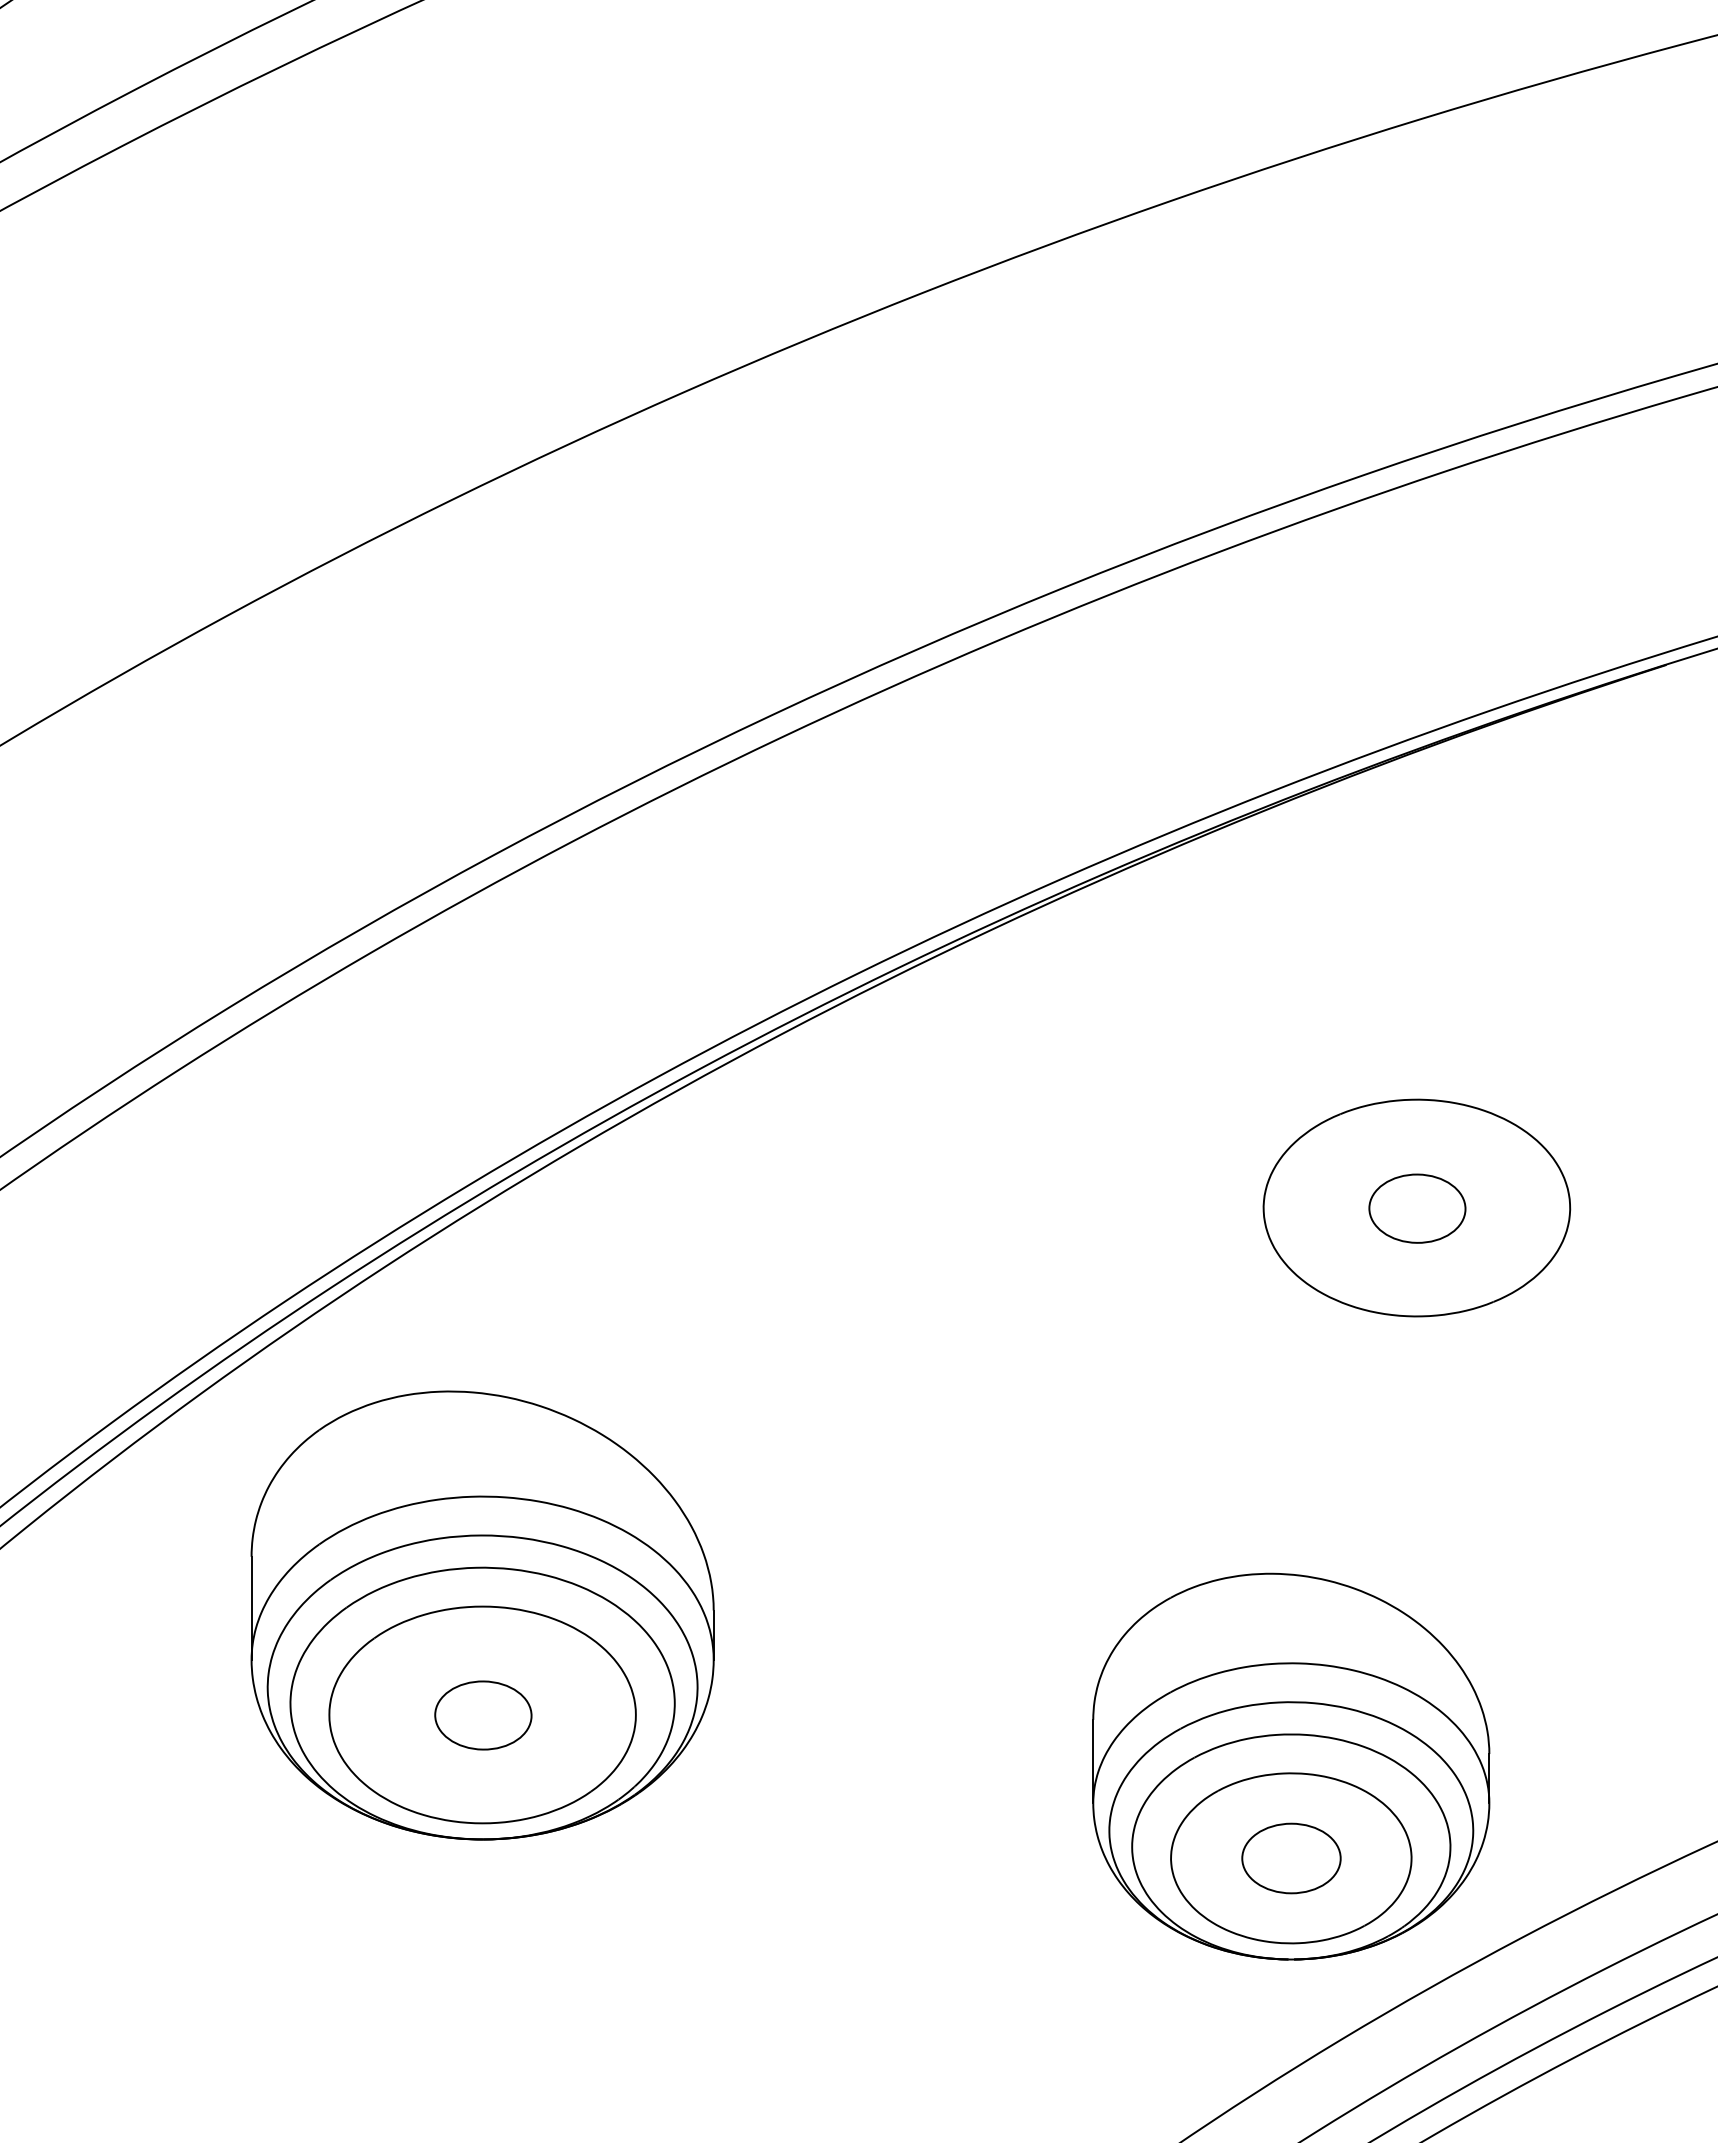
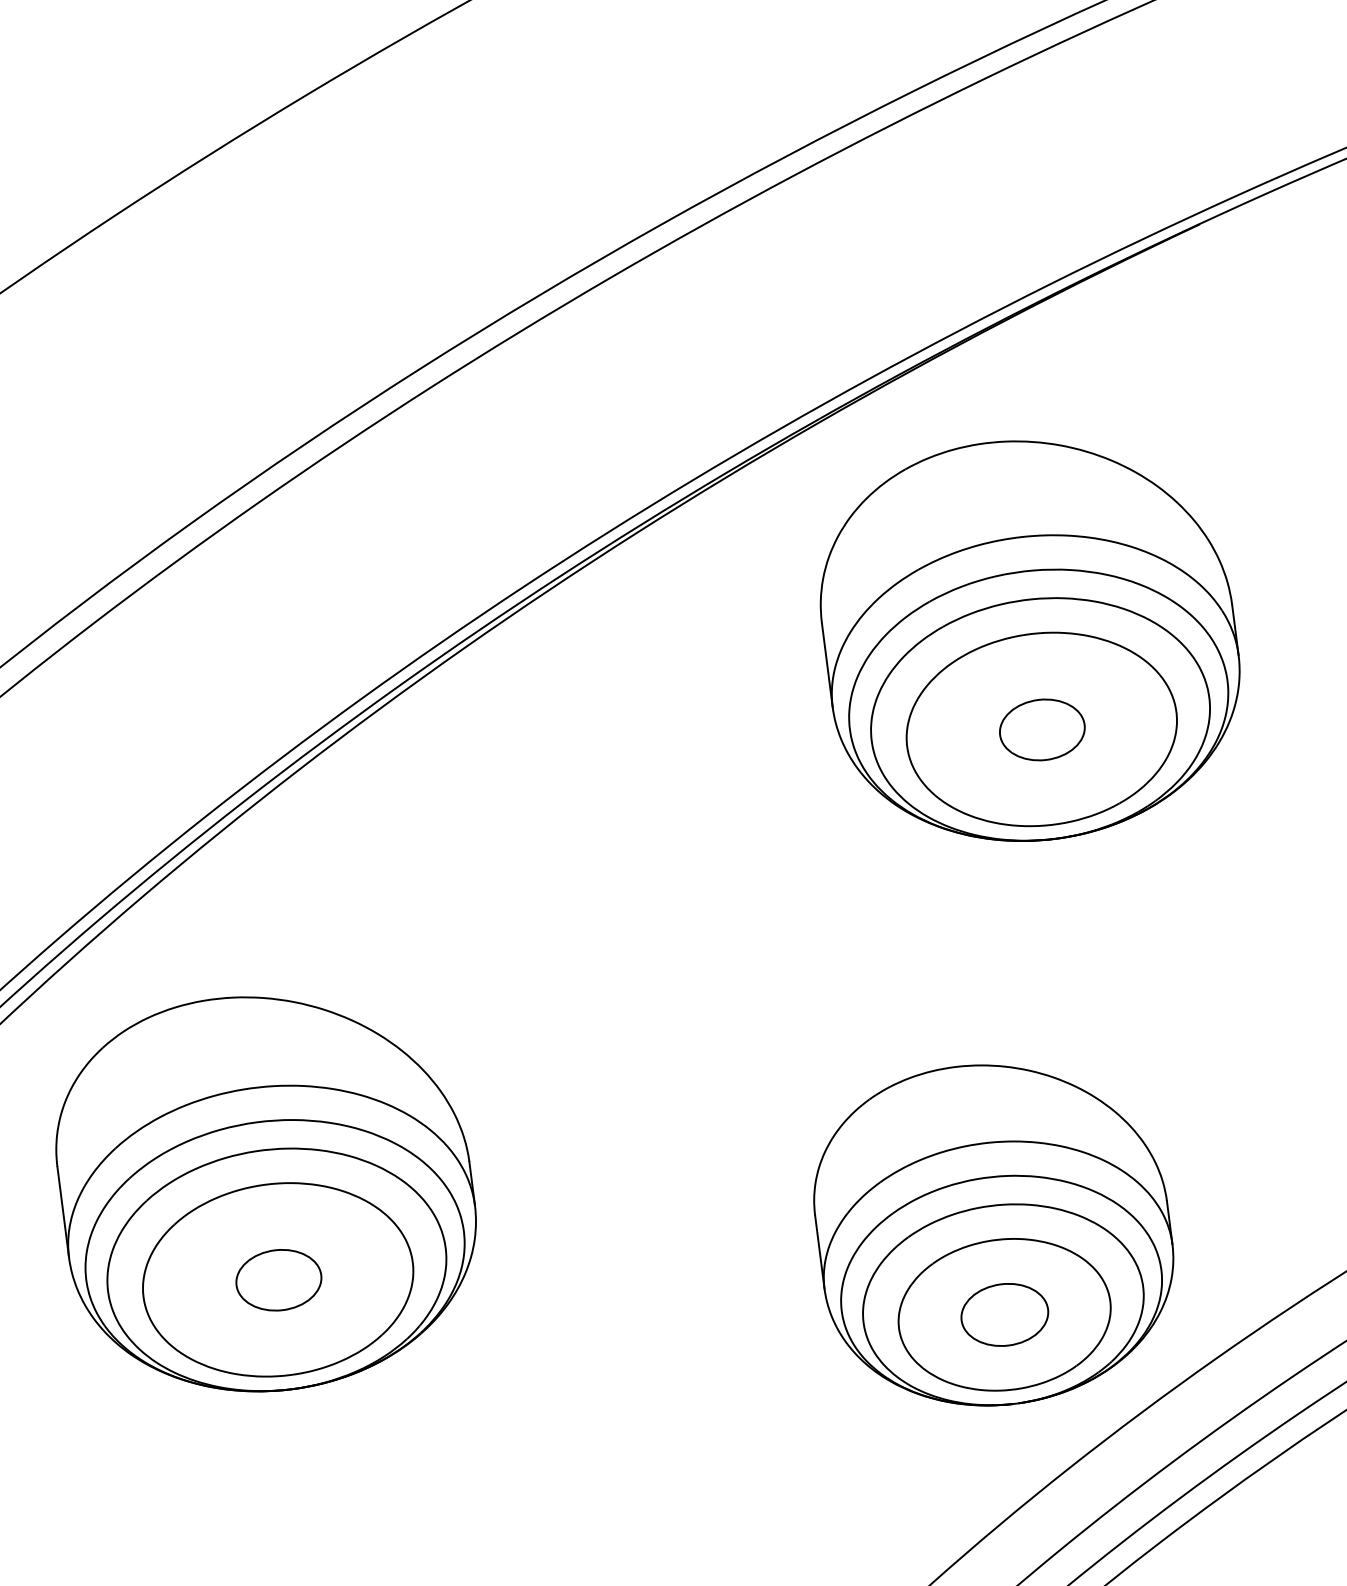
part: (1416, 1105) -> (1029, 639), added

